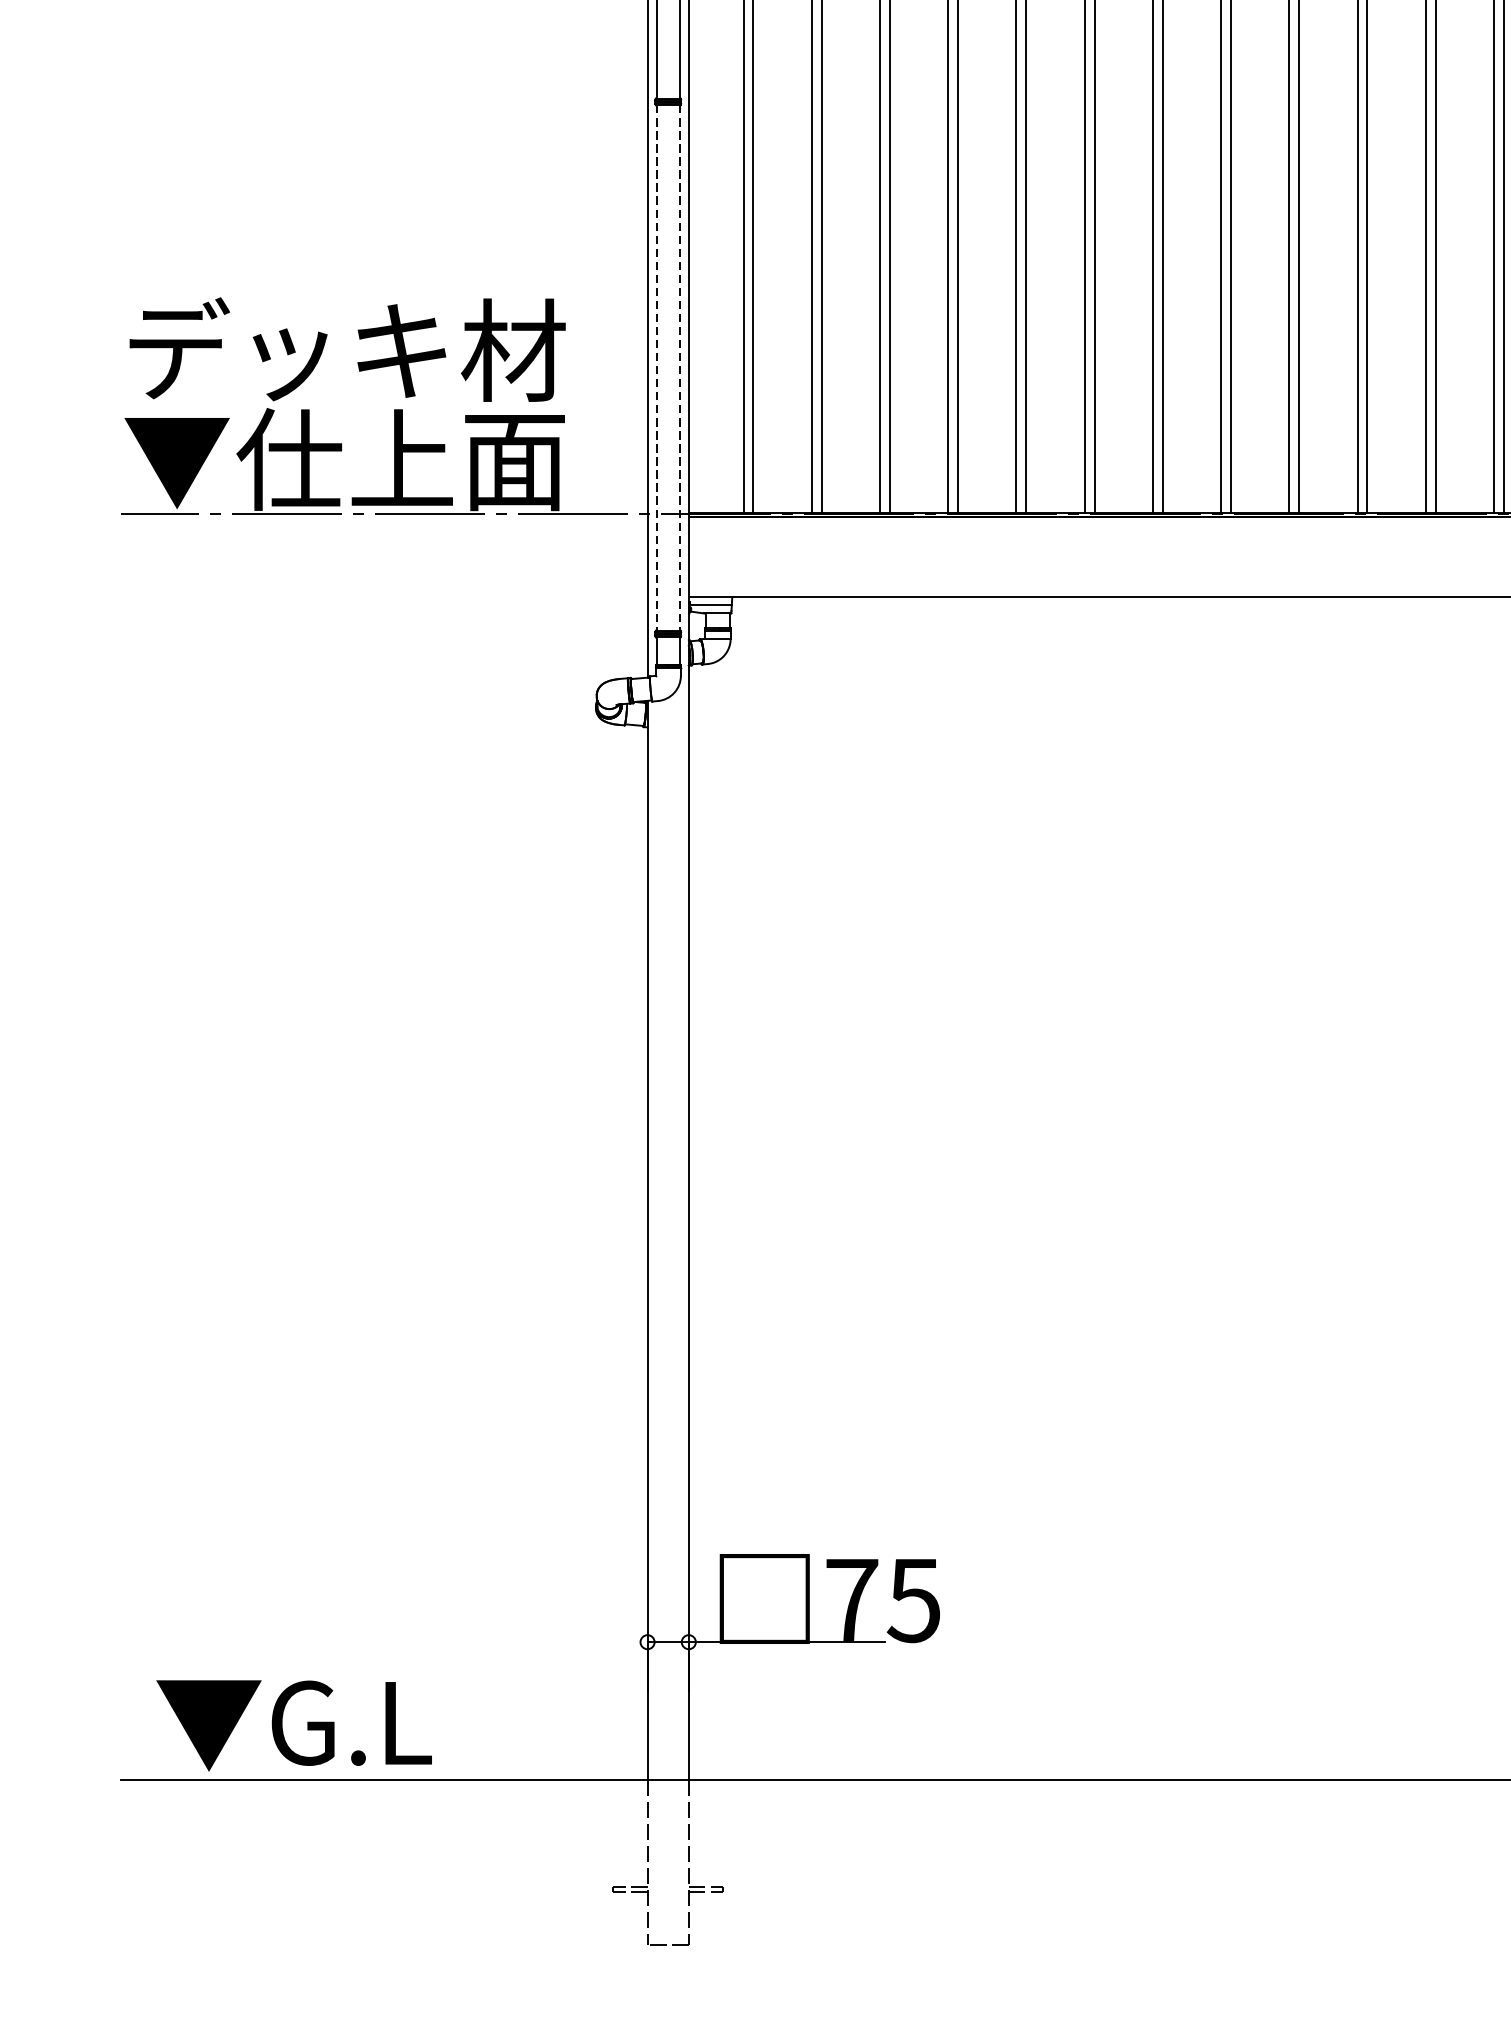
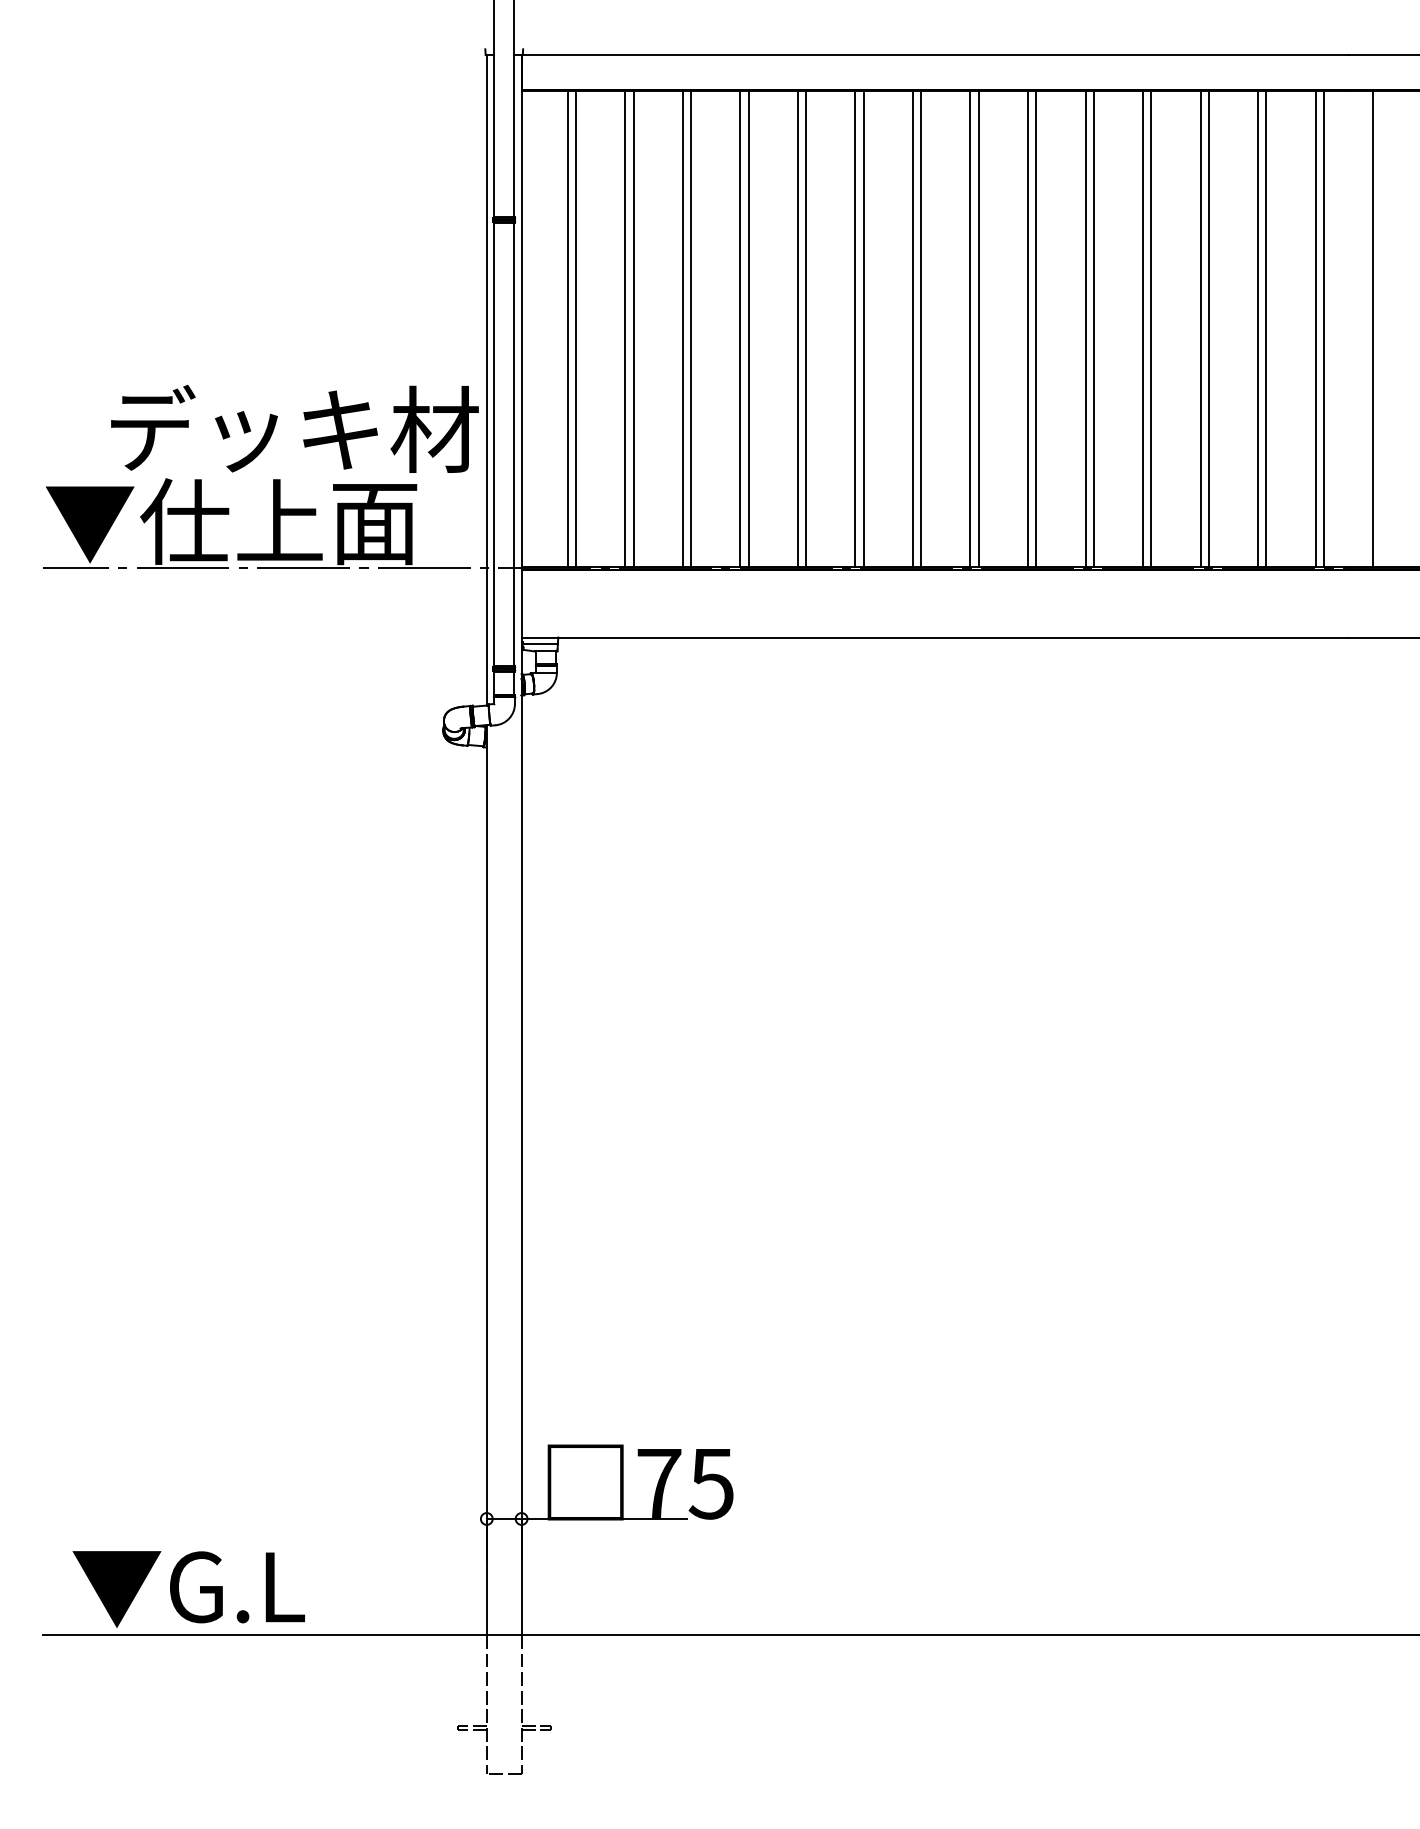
text: (347, 349) -> (294, 428), moved
line: (656, 368) -> (494, 444), dashed -> solid
line: (679, 368) -> (513, 444), dashed -> solid

